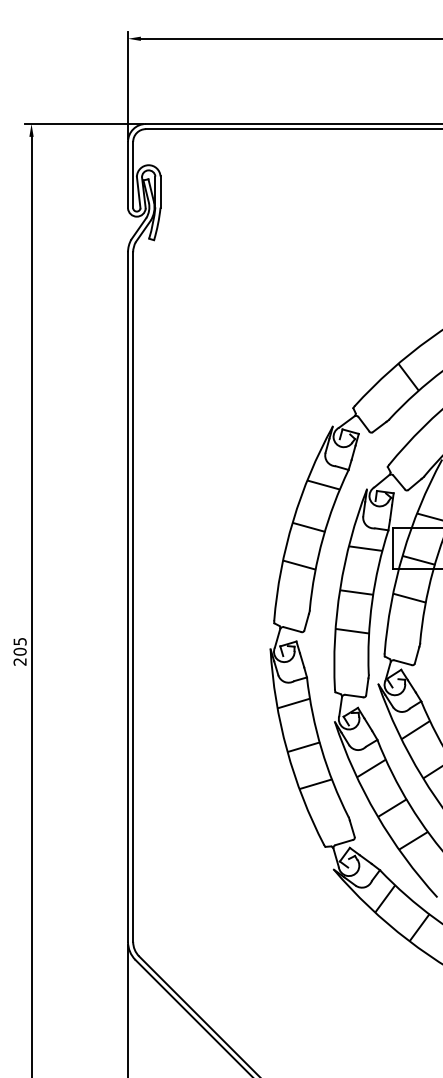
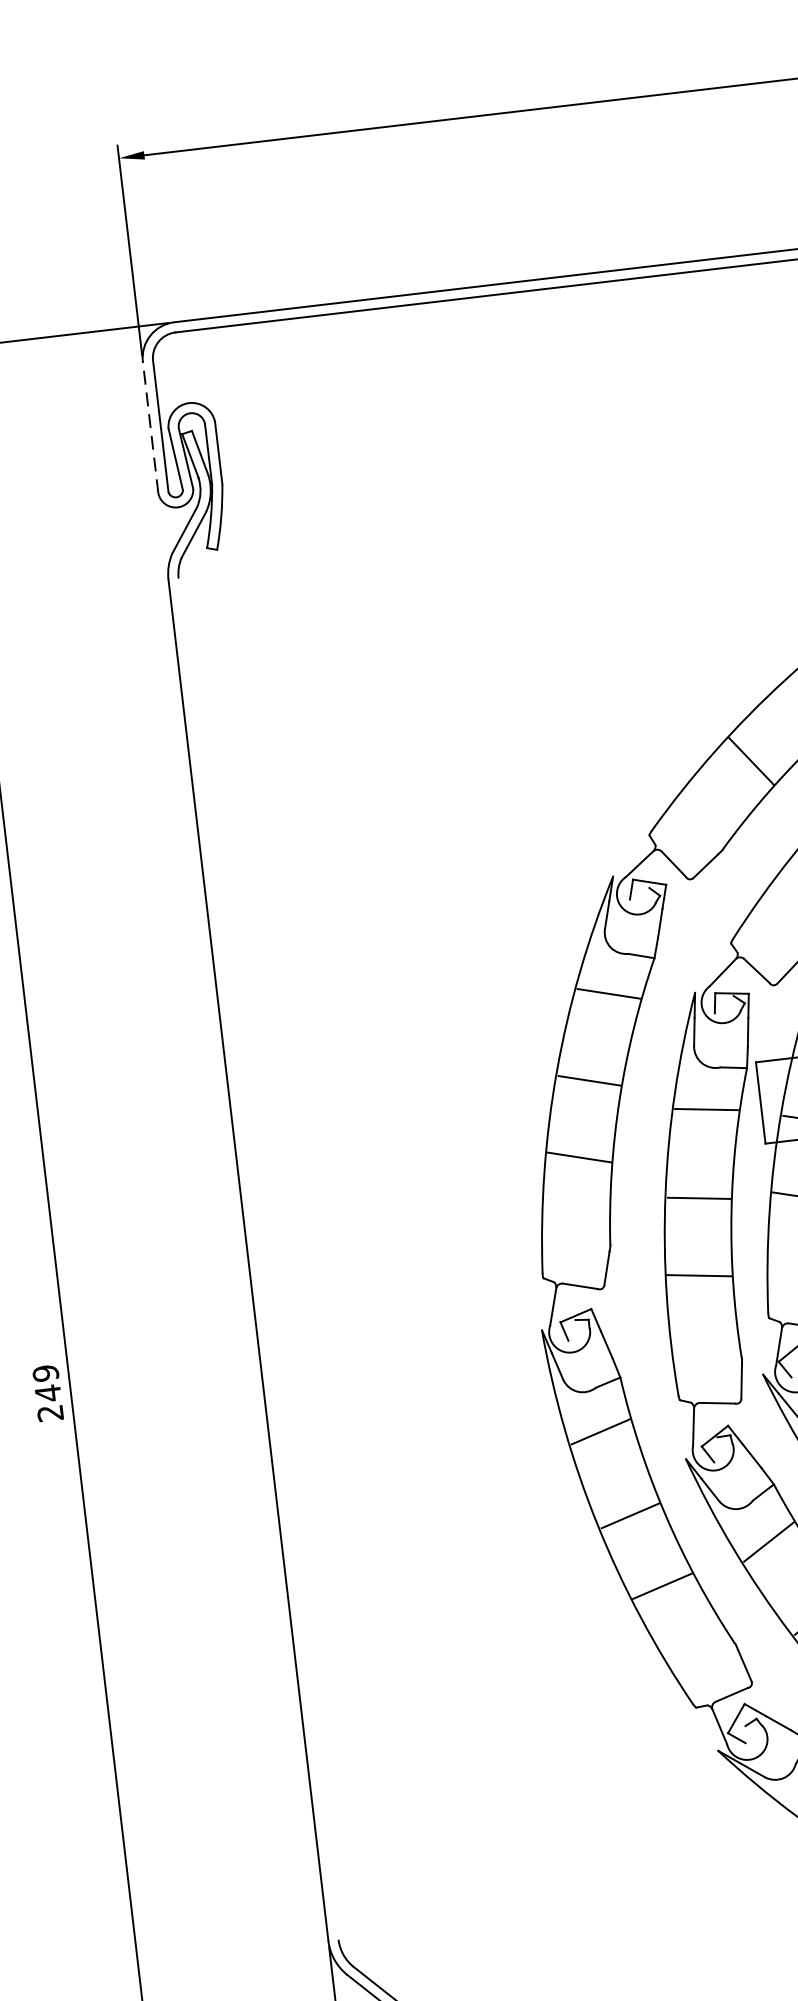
line: (128, 174) -> (151, 426), solid -> dashed
line: (133, 596) -> (259, 1257), removed
text: (19, 646) -> (45, 1383), 205 -> 249

